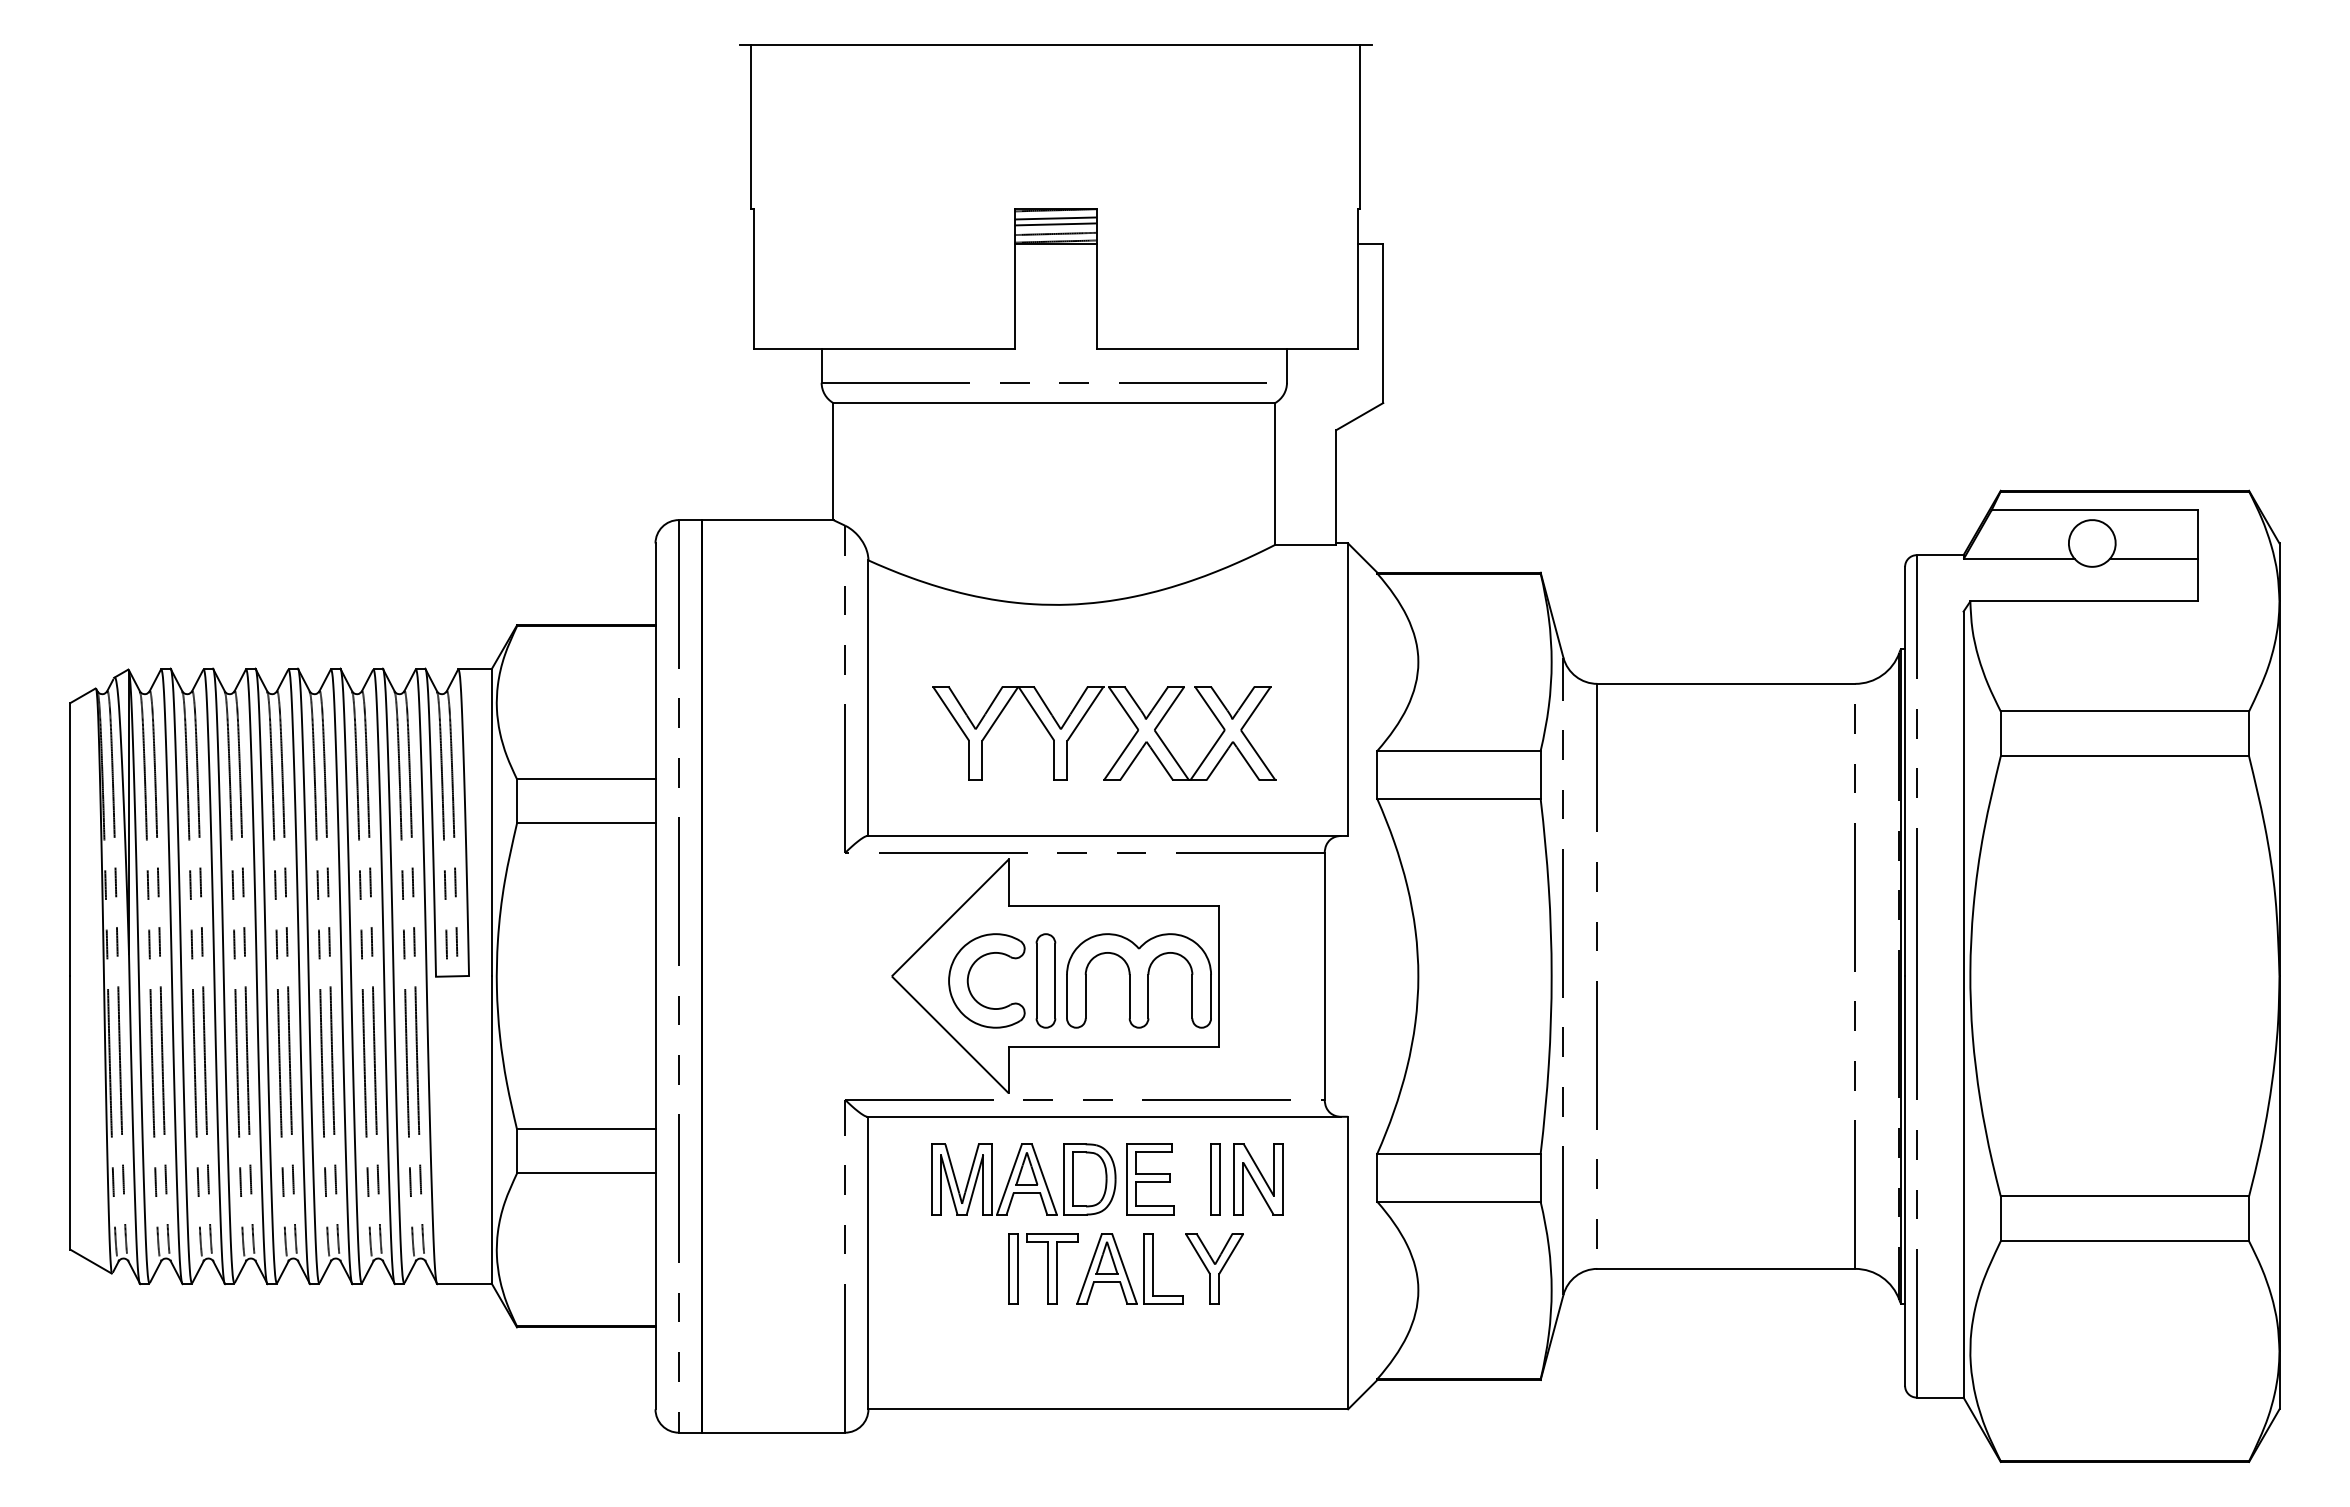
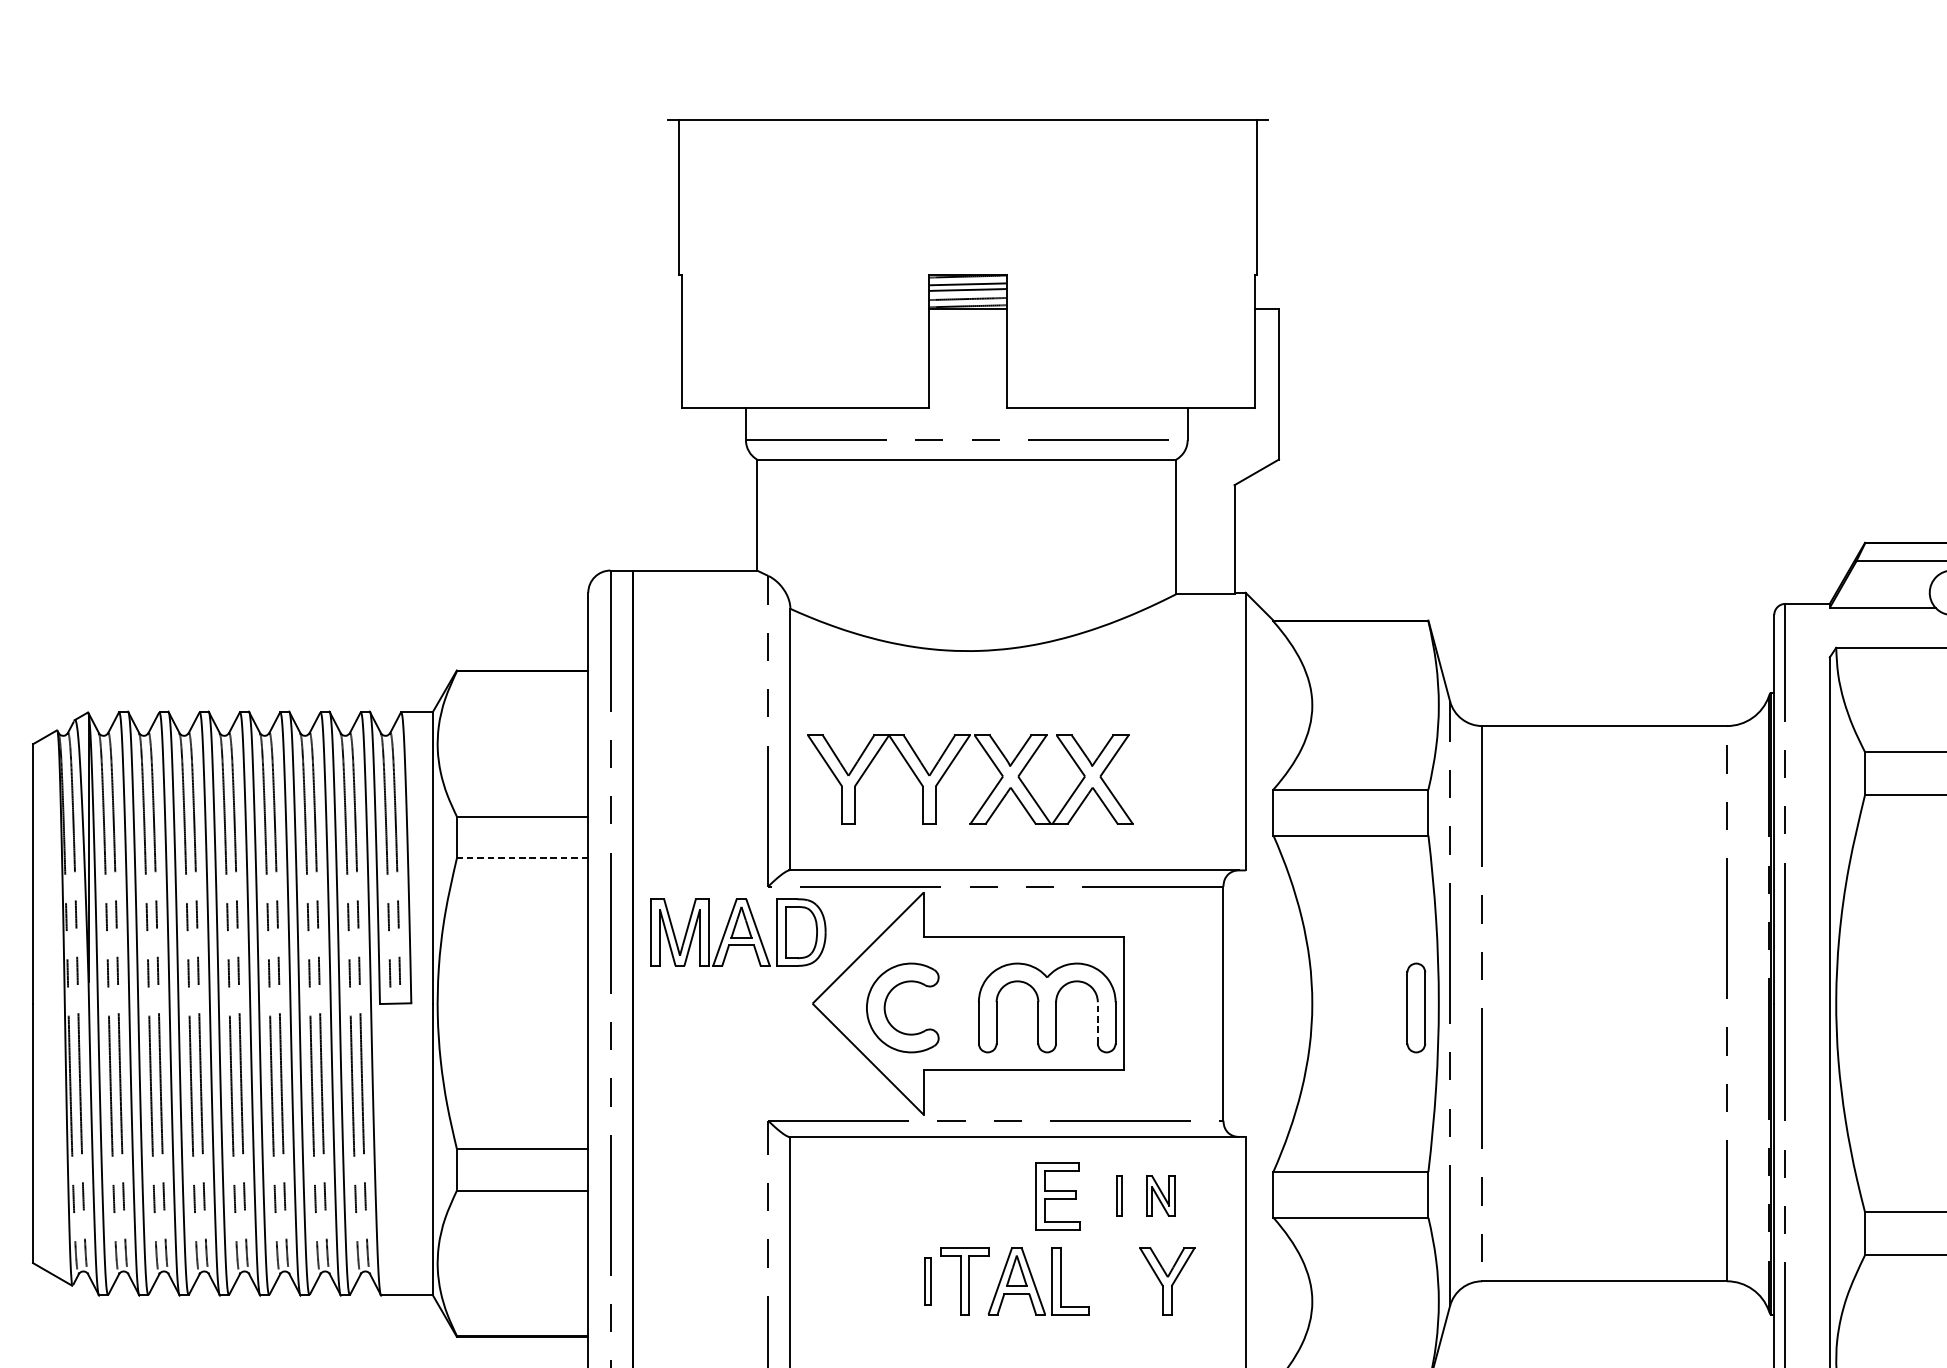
part: (1124, 748) -> (989, 794), moved
line: (585, 823) -> (521, 858), solid -> dashed
part: (1045, 980) -> (1415, 1007), moved
line: (1192, 996) -> (1097, 1022), solid -> dashed
part: (1023, 1179) -> (738, 932), moved
part: (1215, 1179) -> (1119, 1196), size x0.6
part: (1258, 1179) -> (1160, 1196), size x0.6
part: (1013, 1268) -> (928, 1280), size x0.7
part: (1214, 1268) -> (1167, 1280), moved

